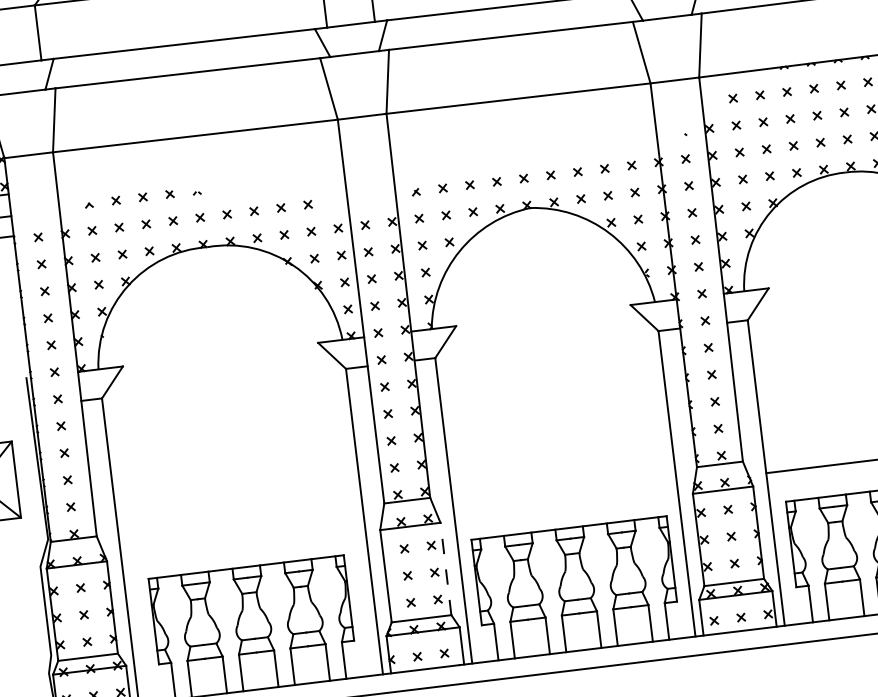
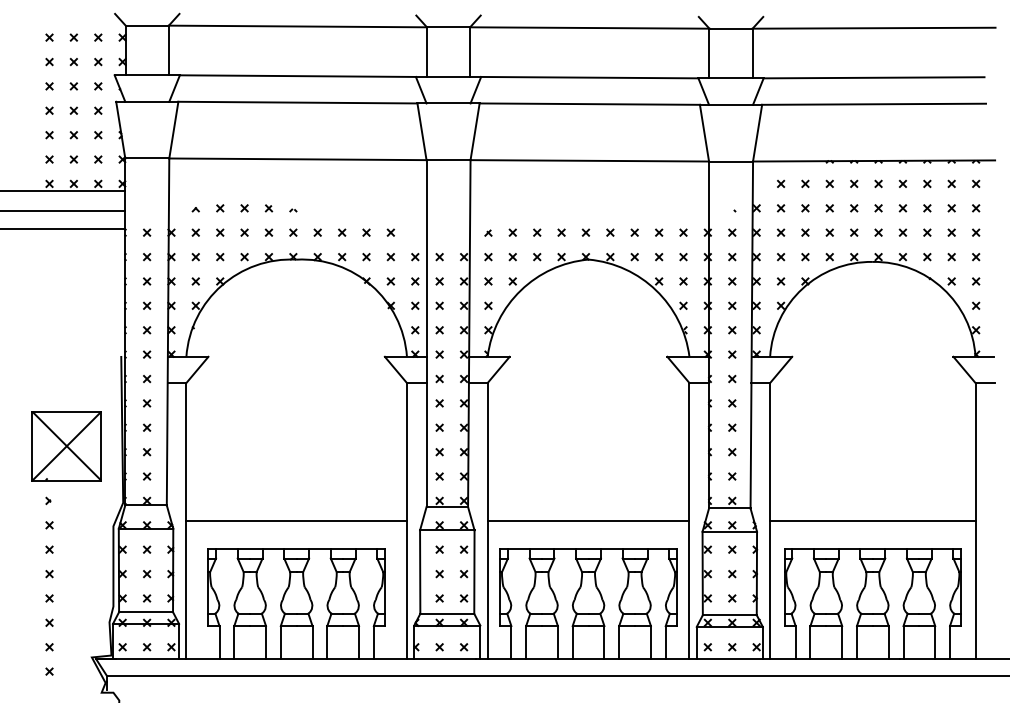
line: (565, 497) -> (588, 521), added
line: (242, 536) -> (296, 521), added
line: (446, 569) -> (474, 572), dashed -> solid

